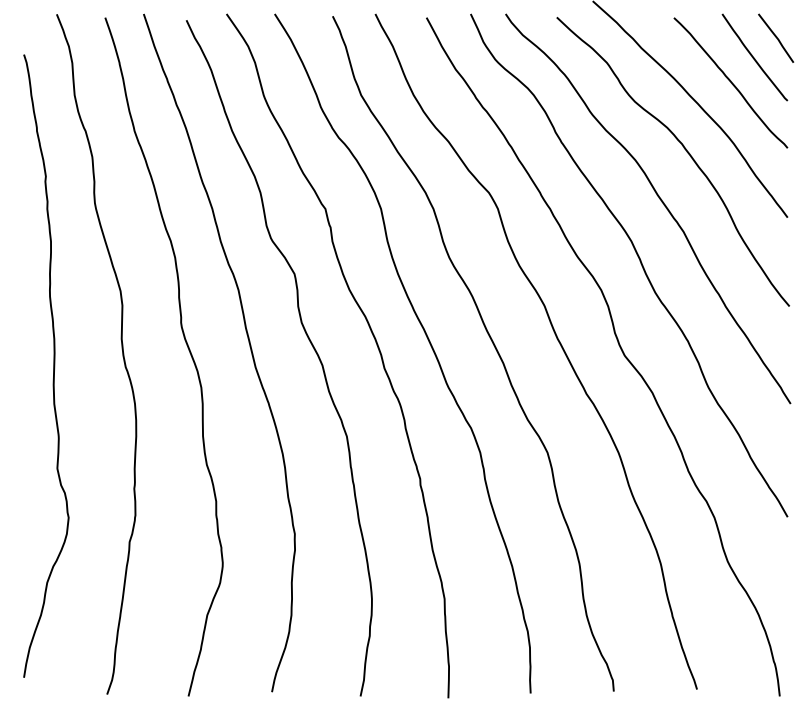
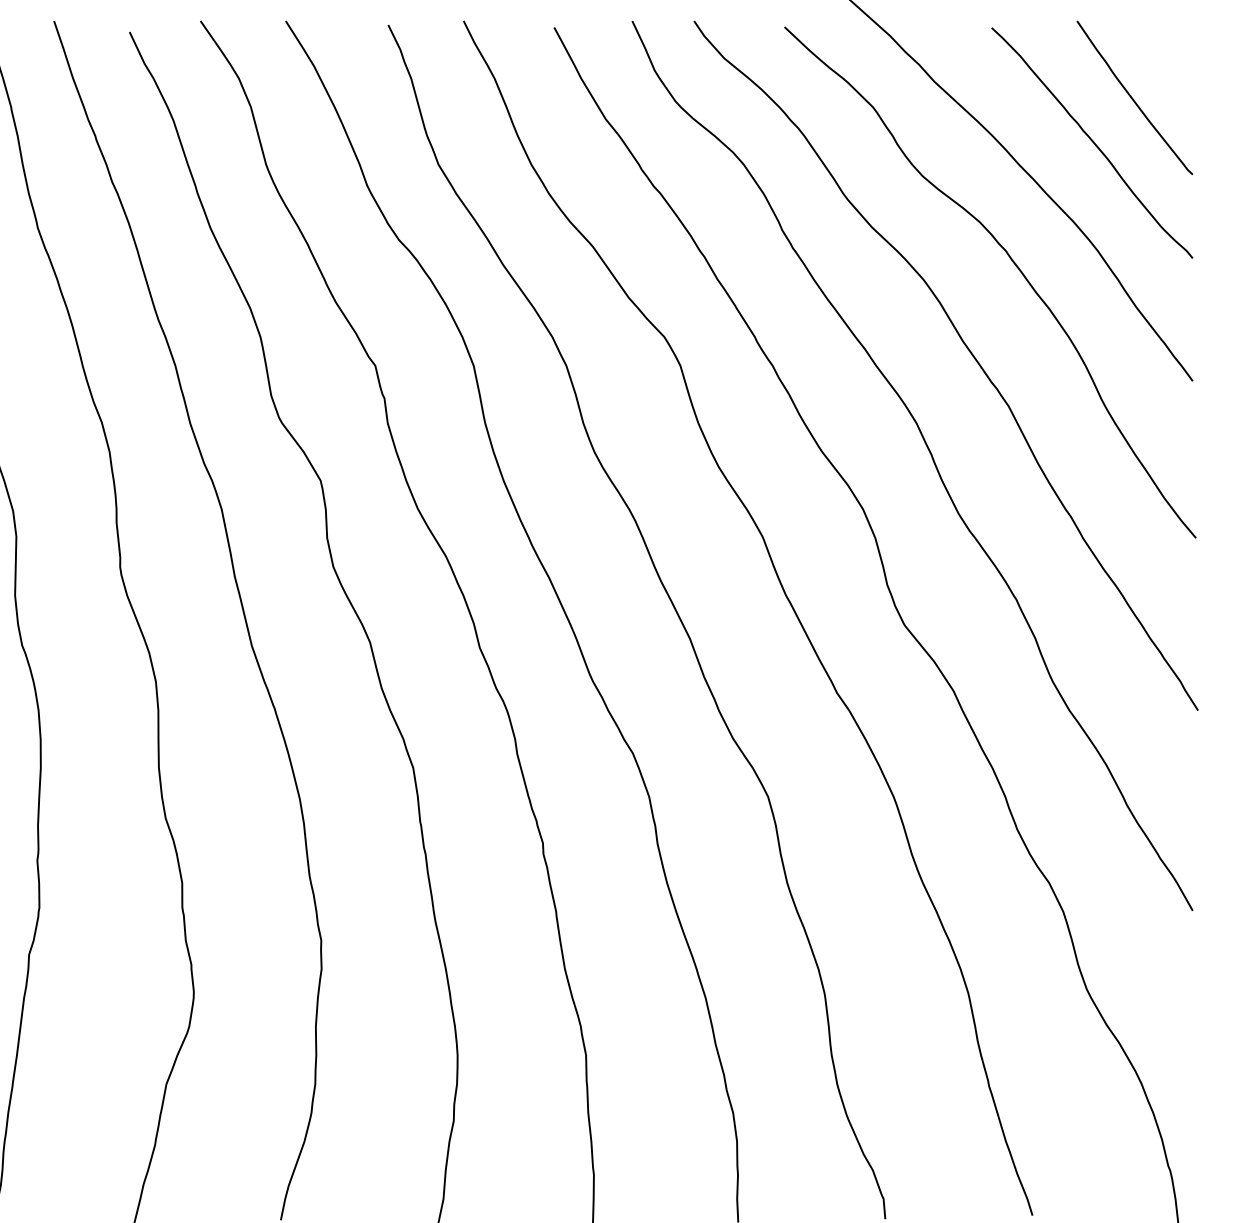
line: (776, 37) -> (1172, 62), removed

